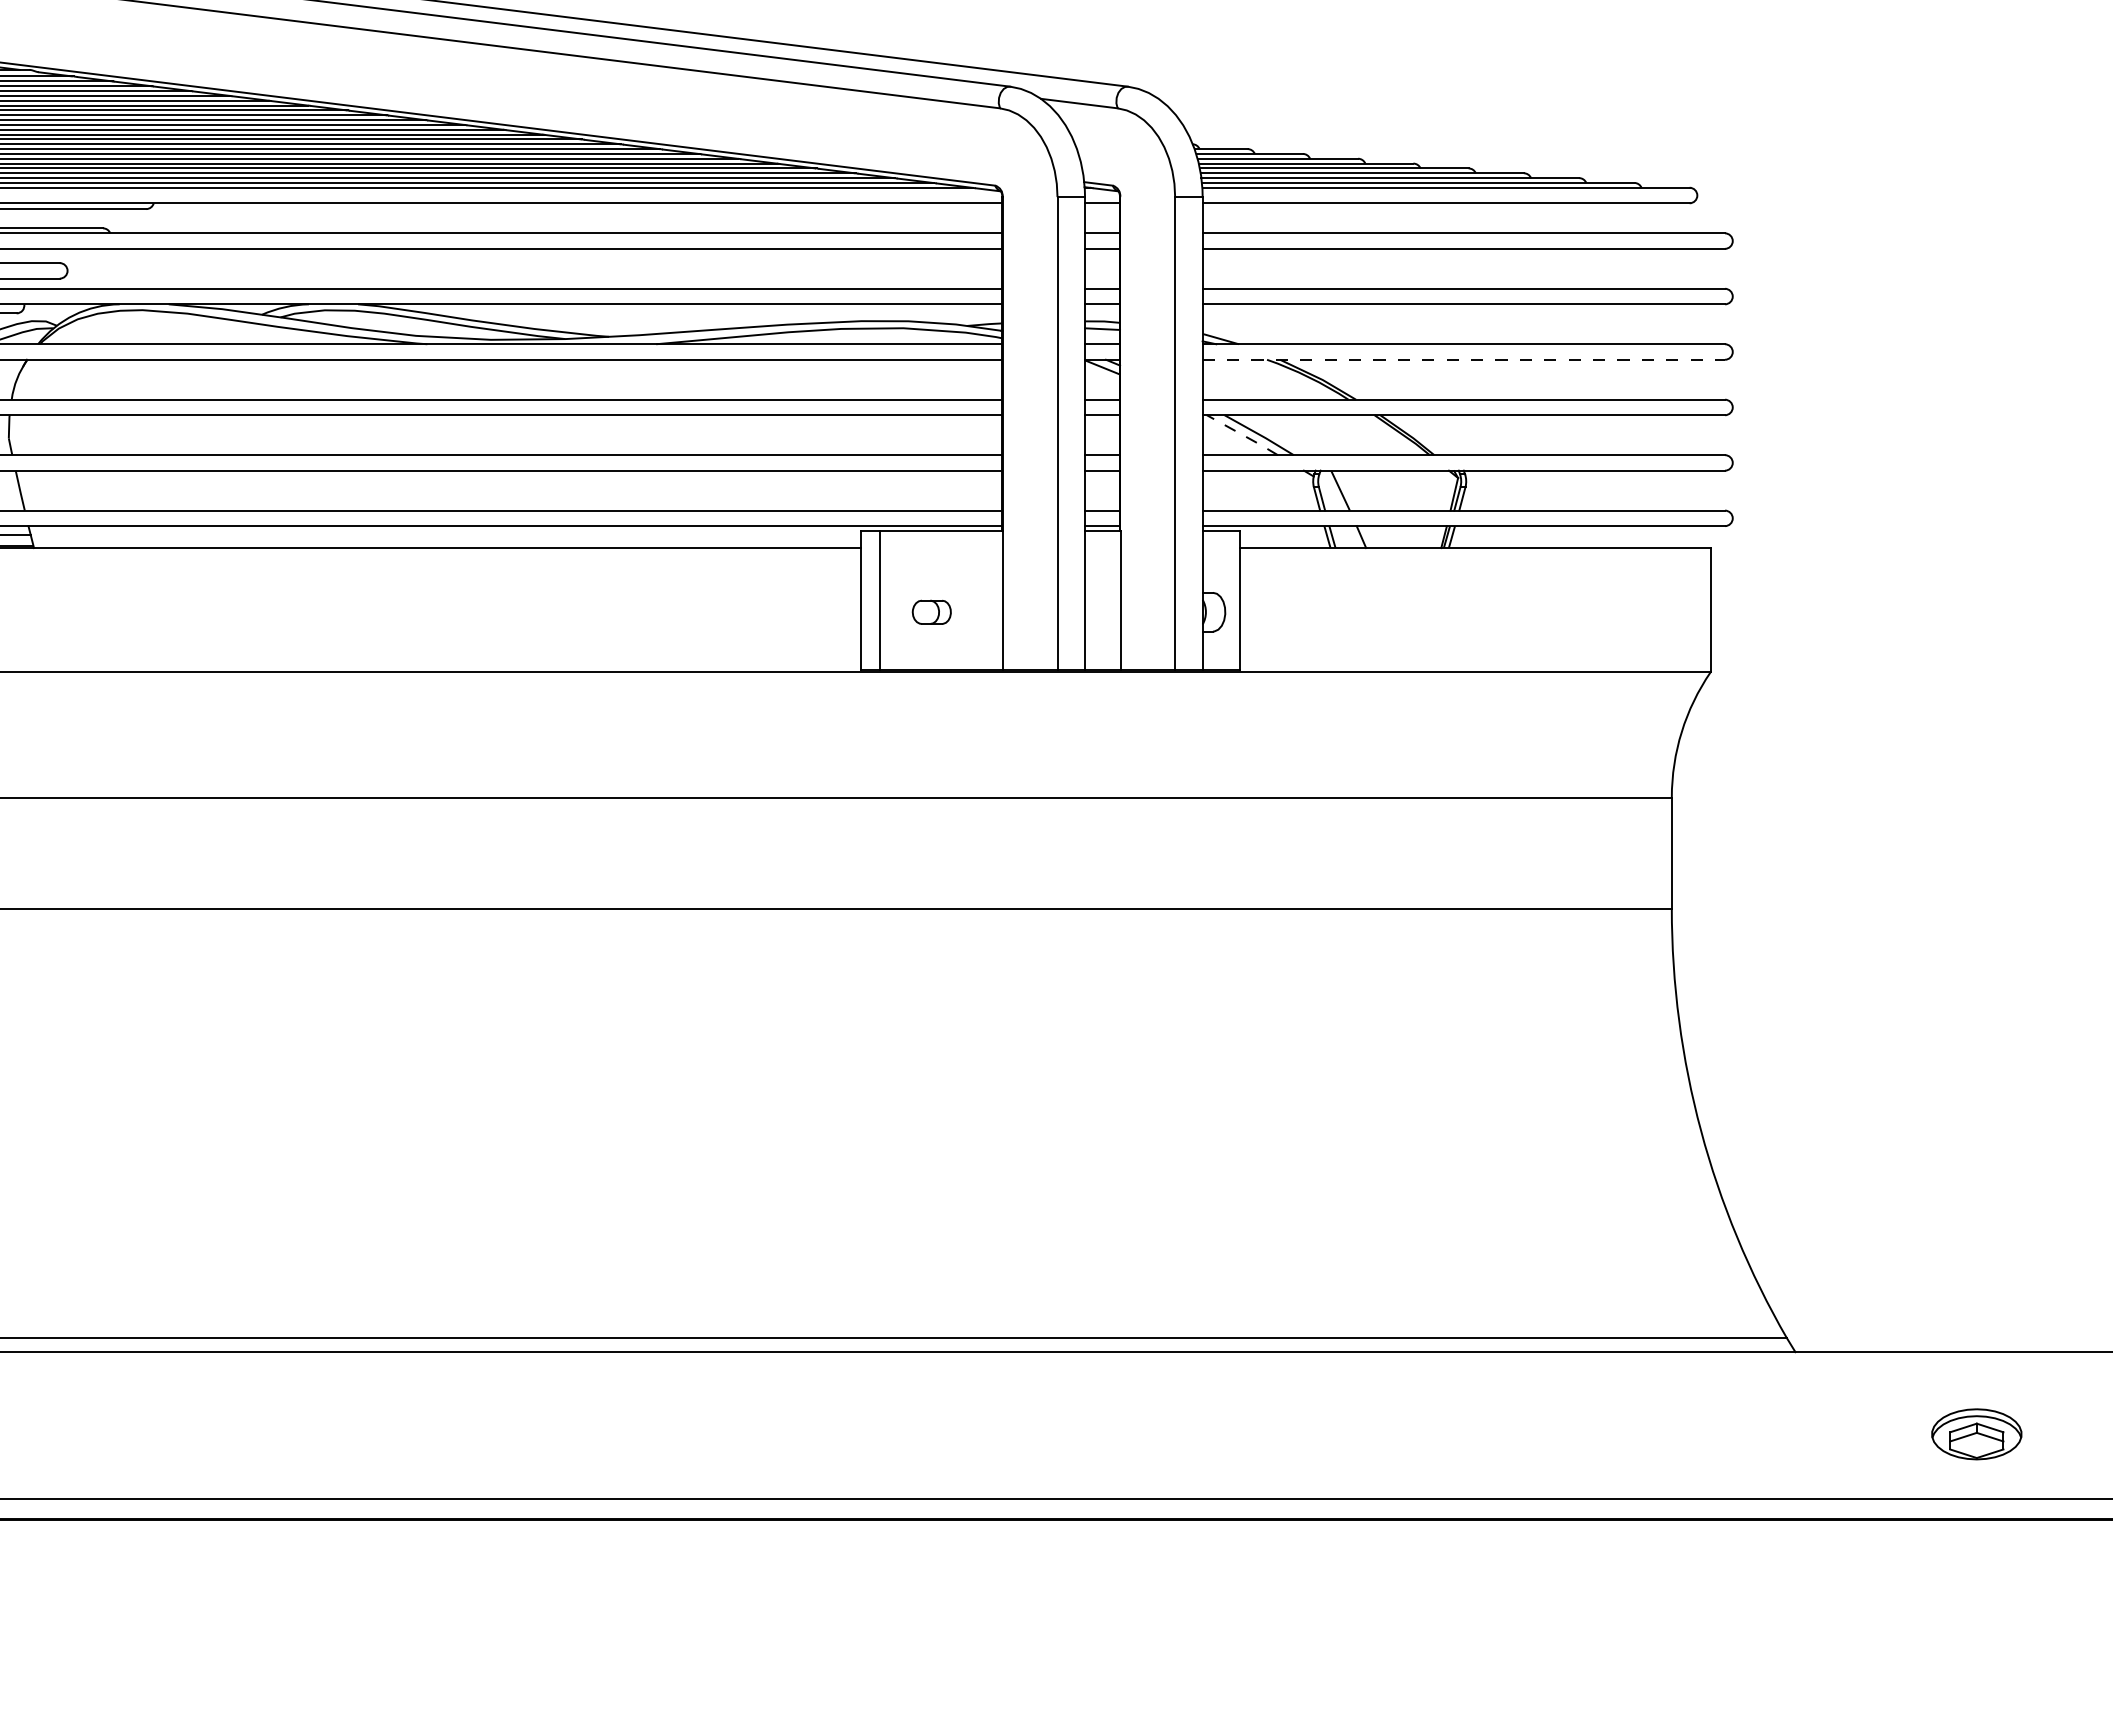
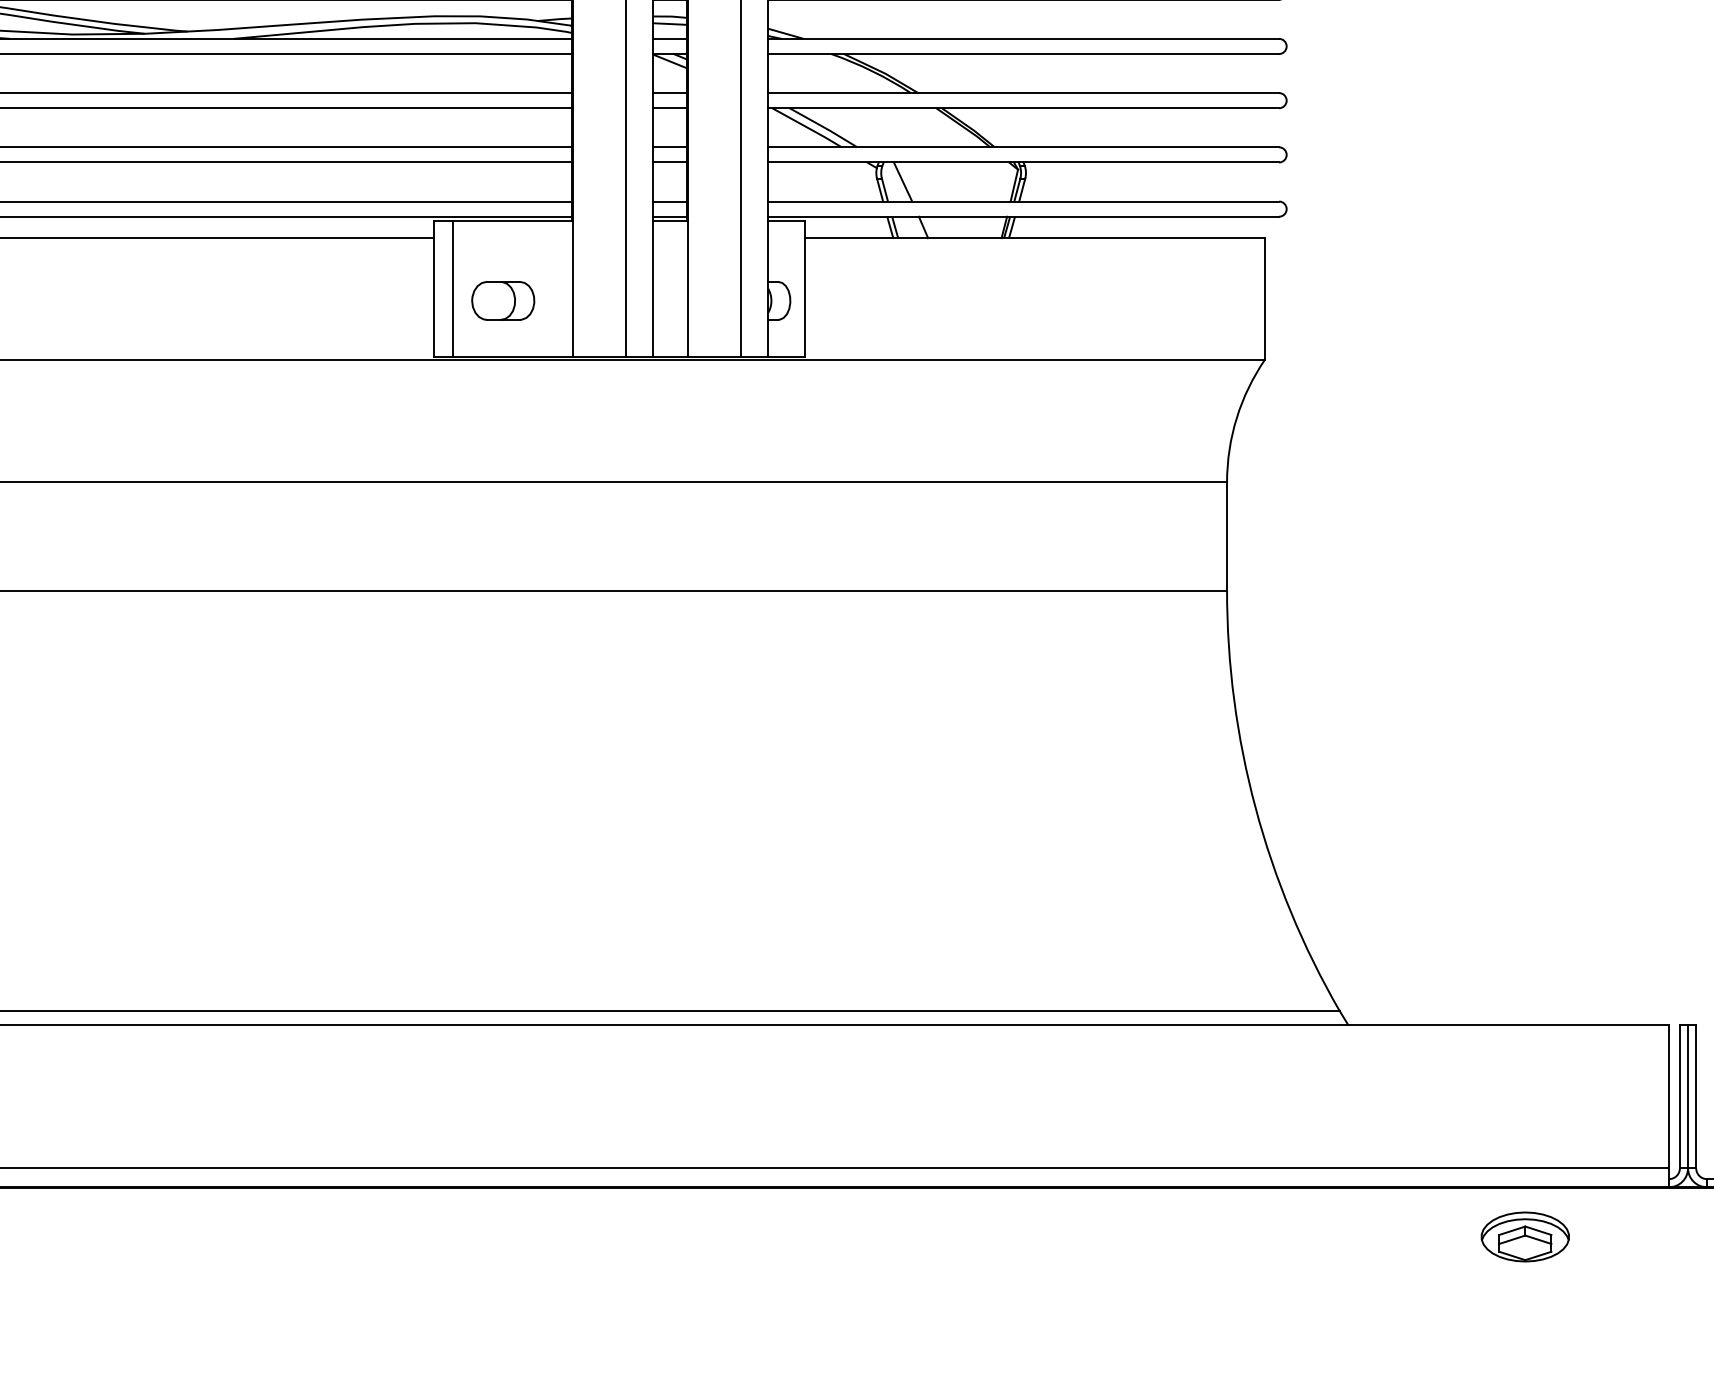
line: (1464, 359) -> (1024, 53), dashed -> solid
line: (1243, 435) -> (808, 128), dashed -> solid
part: (931, 612) -> (503, 301), size x1.67
part: (1976, 1434) -> (1525, 1237), moved

